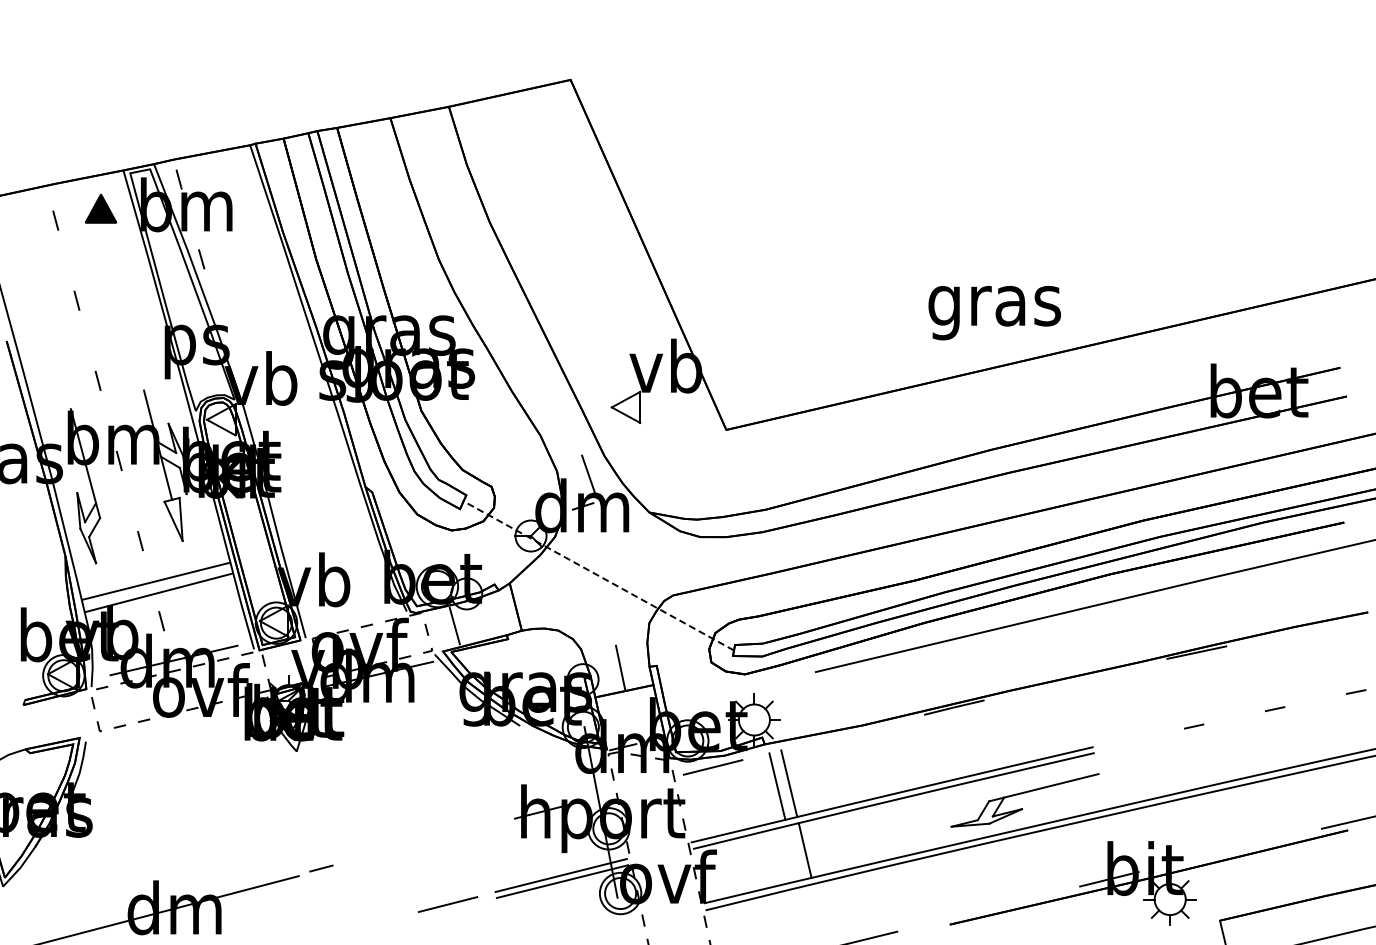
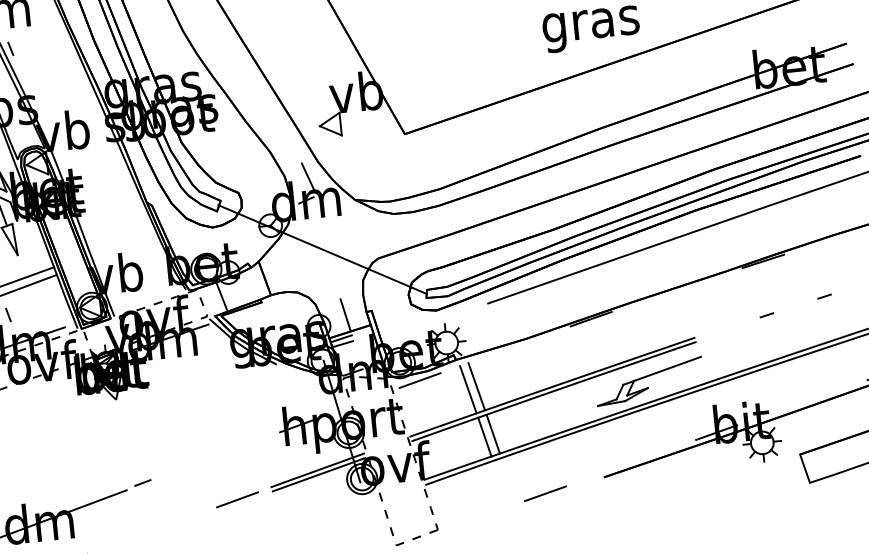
line: (598, 575) -> (322, 249), dashed -> solid
line: (612, 699) -> (342, 338), added
line: (613, 706) -> (343, 343), added
line: (792, 853) -> (484, 437), added

